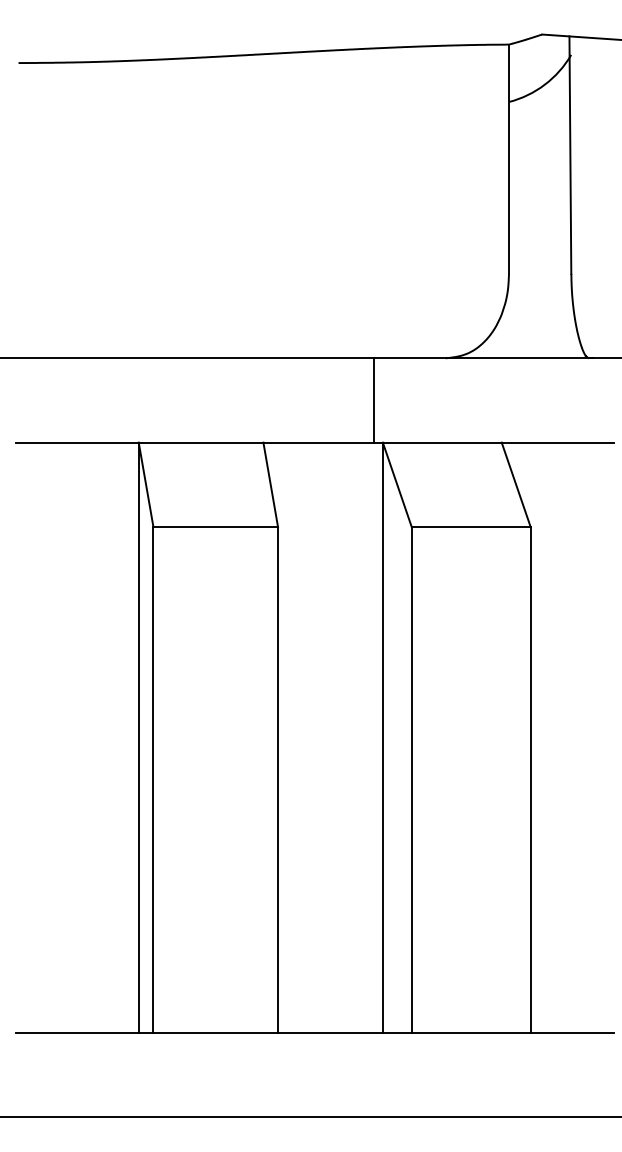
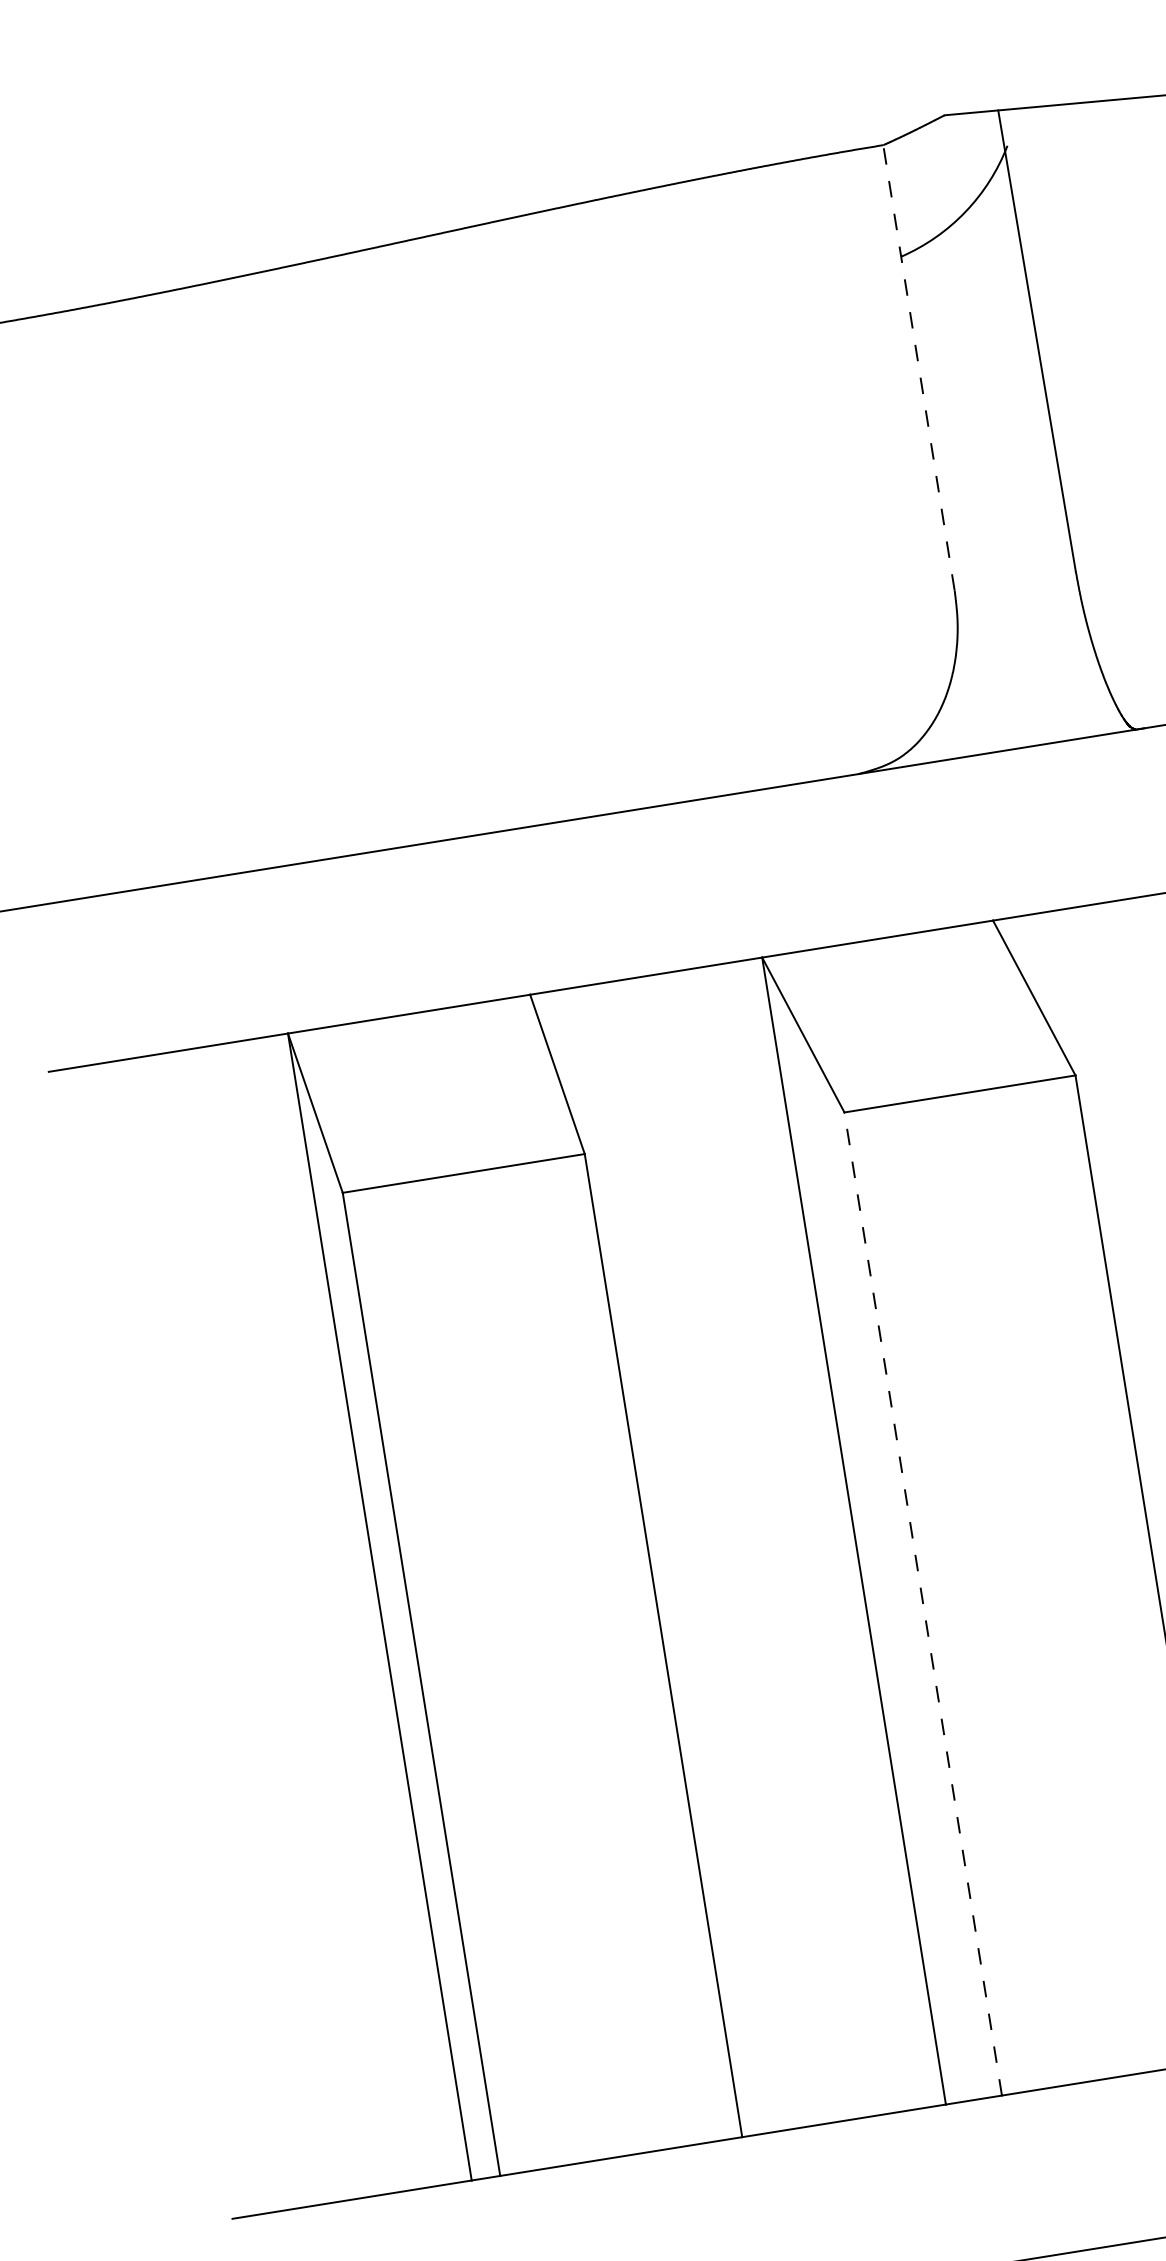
line: (508, 159) -> (918, 368), solid -> dashed
line: (374, 400) -> (732, 878), removed
line: (411, 779) -> (922, 1603), solid -> dashed

